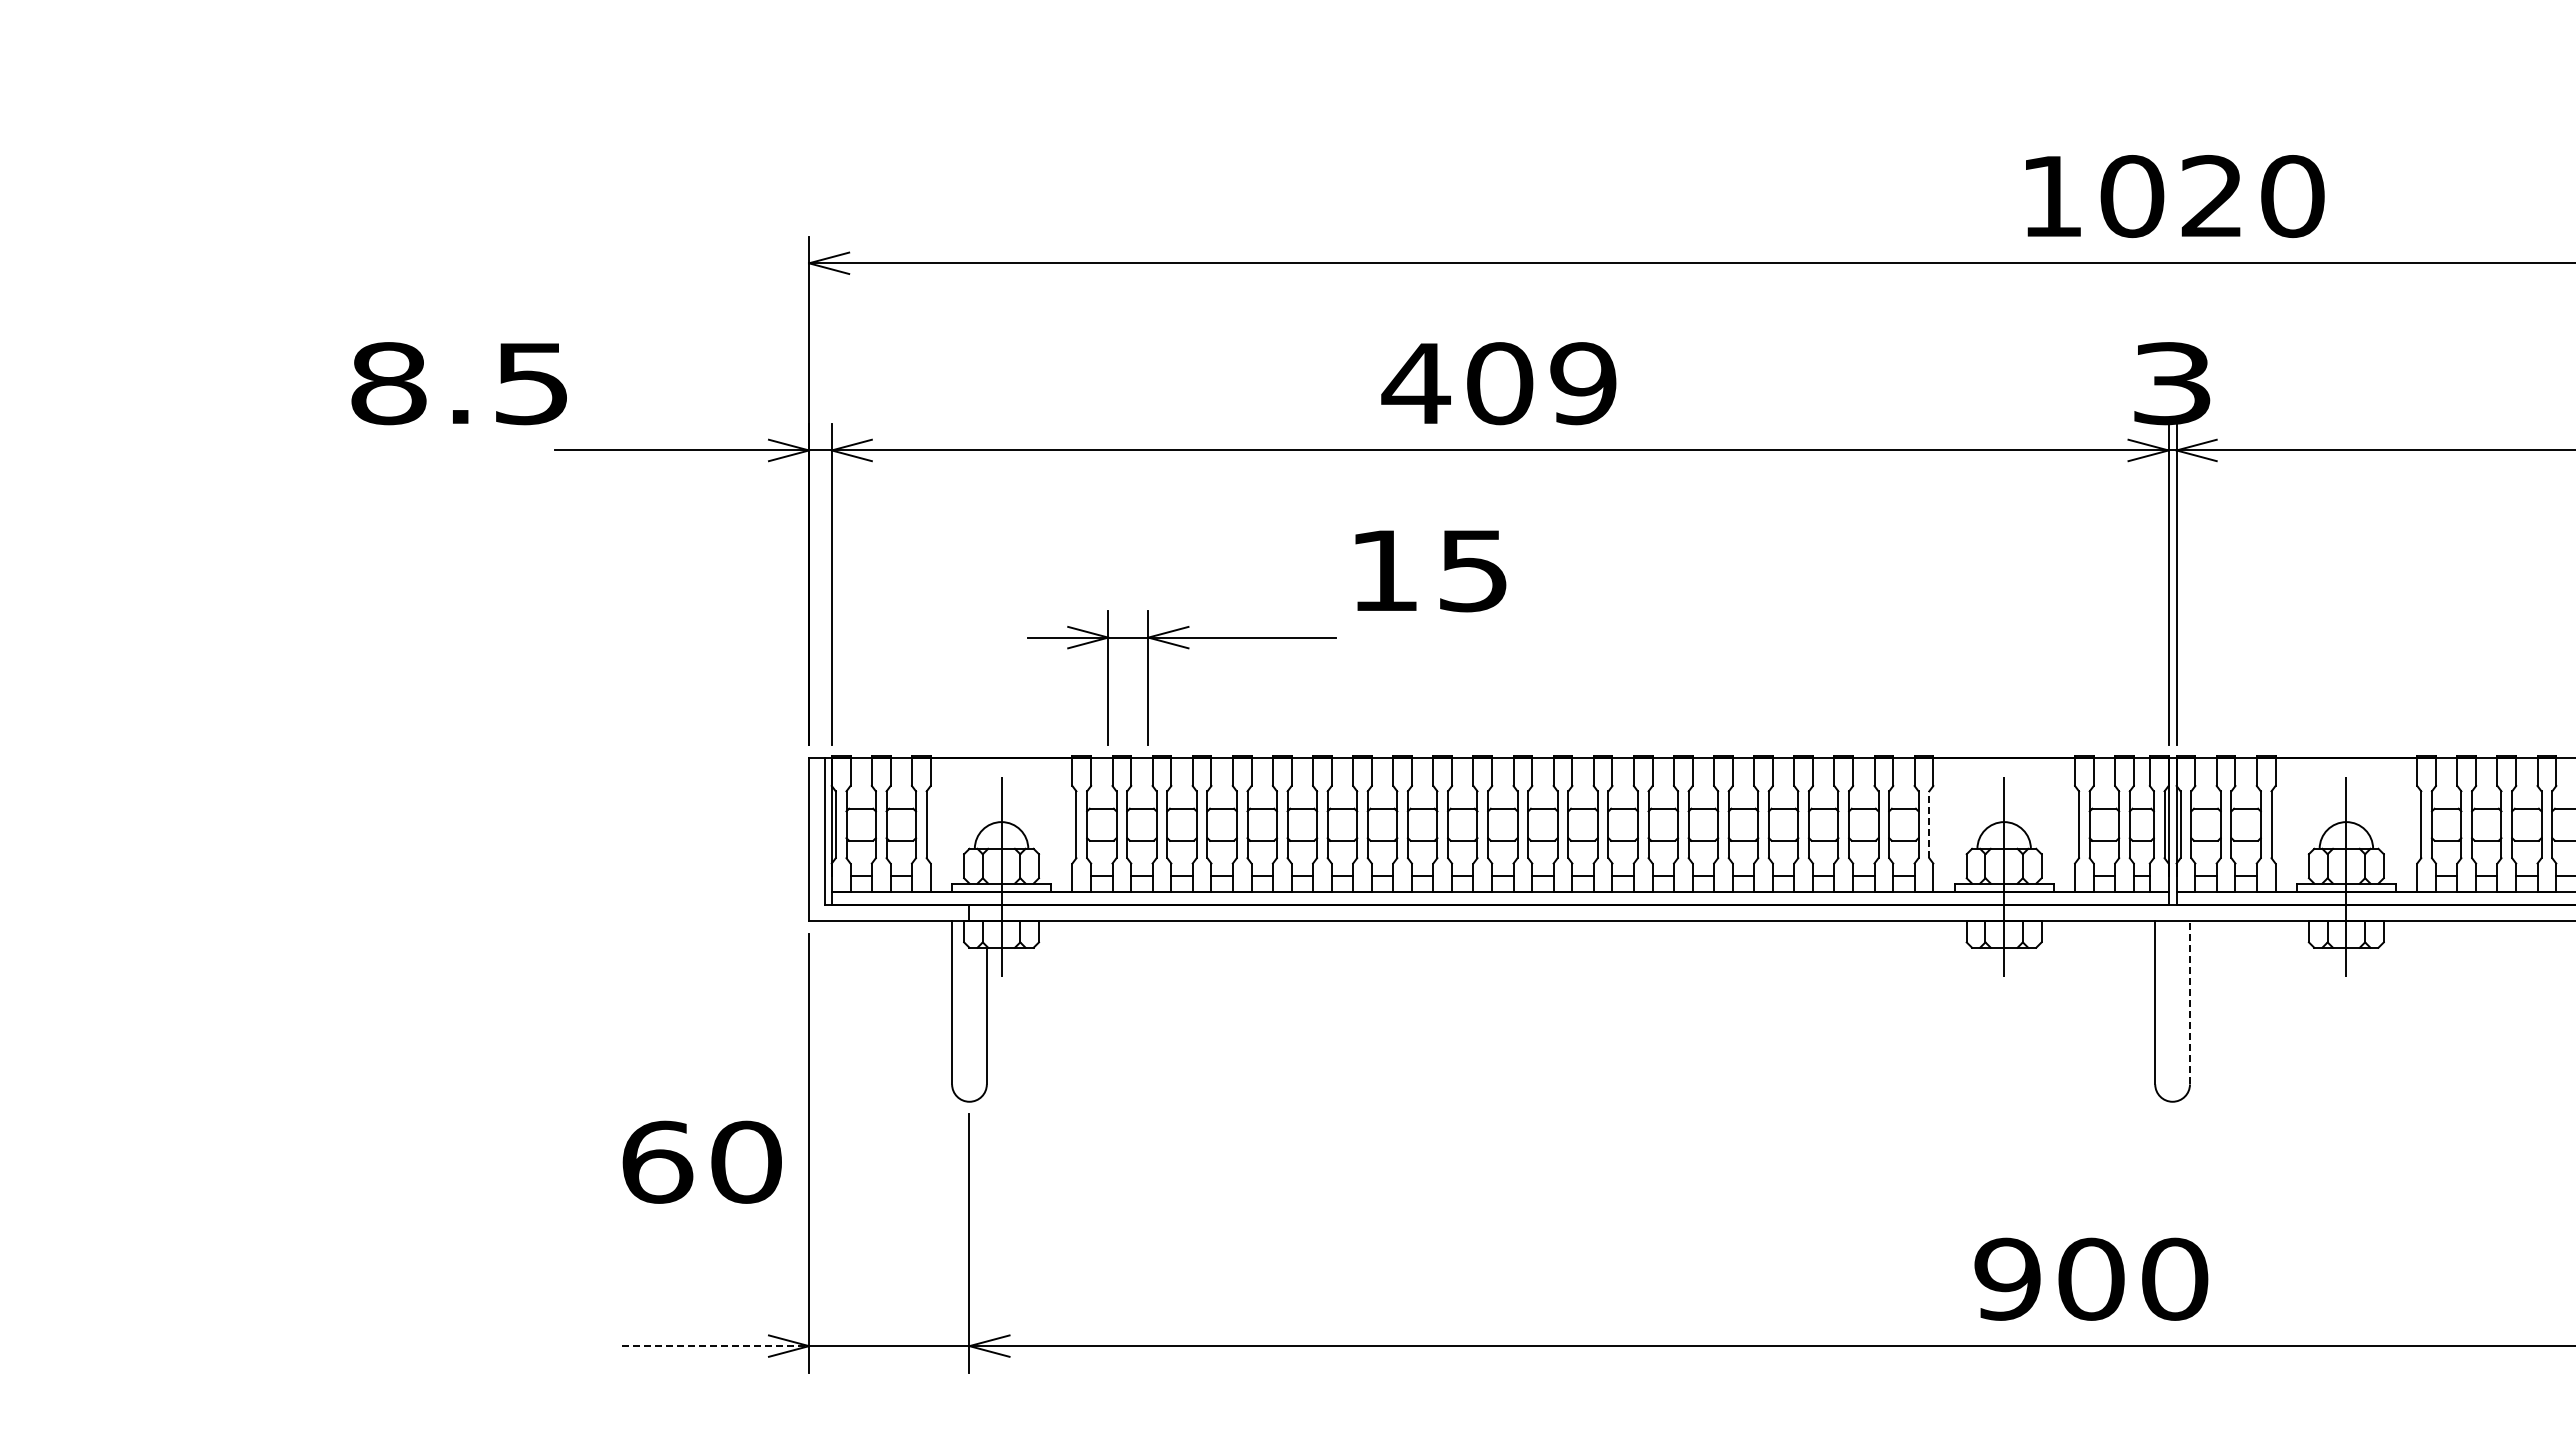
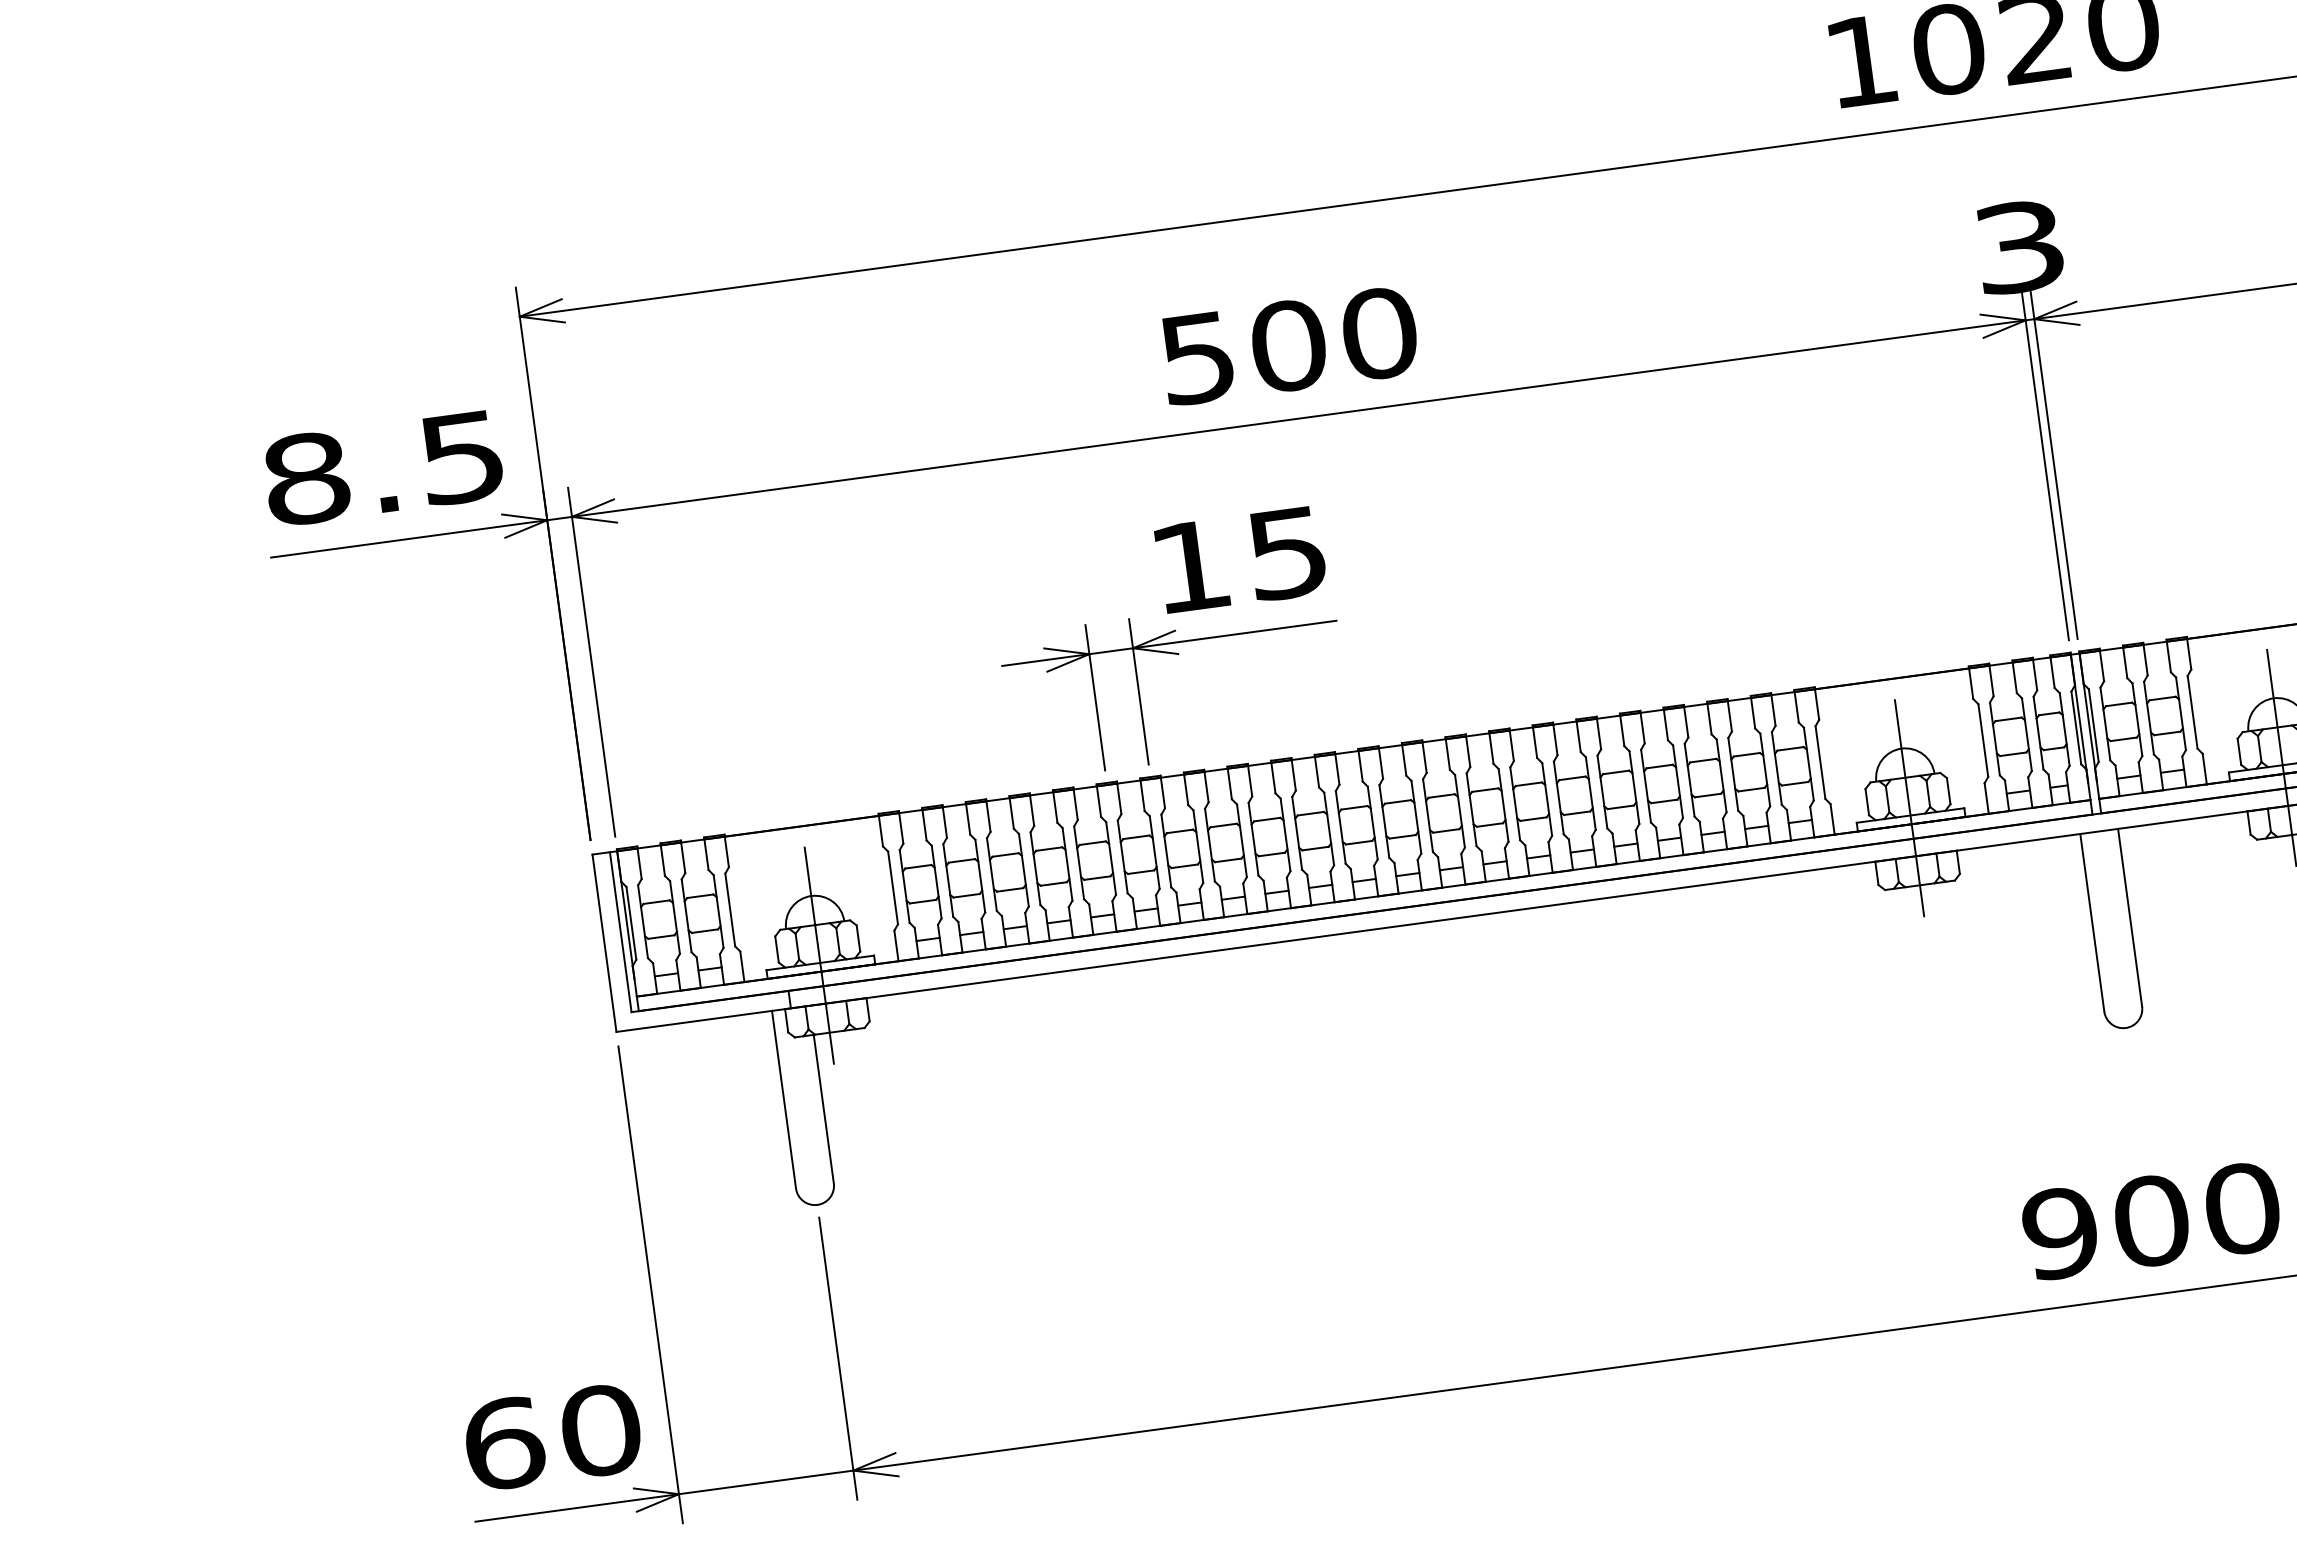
text: (458, 383) -> (382, 468), moved
text: (1498, 383) -> (1287, 346), 409 -> 500
part: (1188, 649) -> (1178, 655), moved
line: (1929, 824) -> (1820, 762), dashed -> solid
line: (2189, 1002) -> (2129, 917), dashed -> solid
text: (701, 1161) -> (552, 1436), moved
text: (2091, 1278) -> (2151, 1220), moved
line: (715, 1346) -> (577, 1508), dashed -> solid

